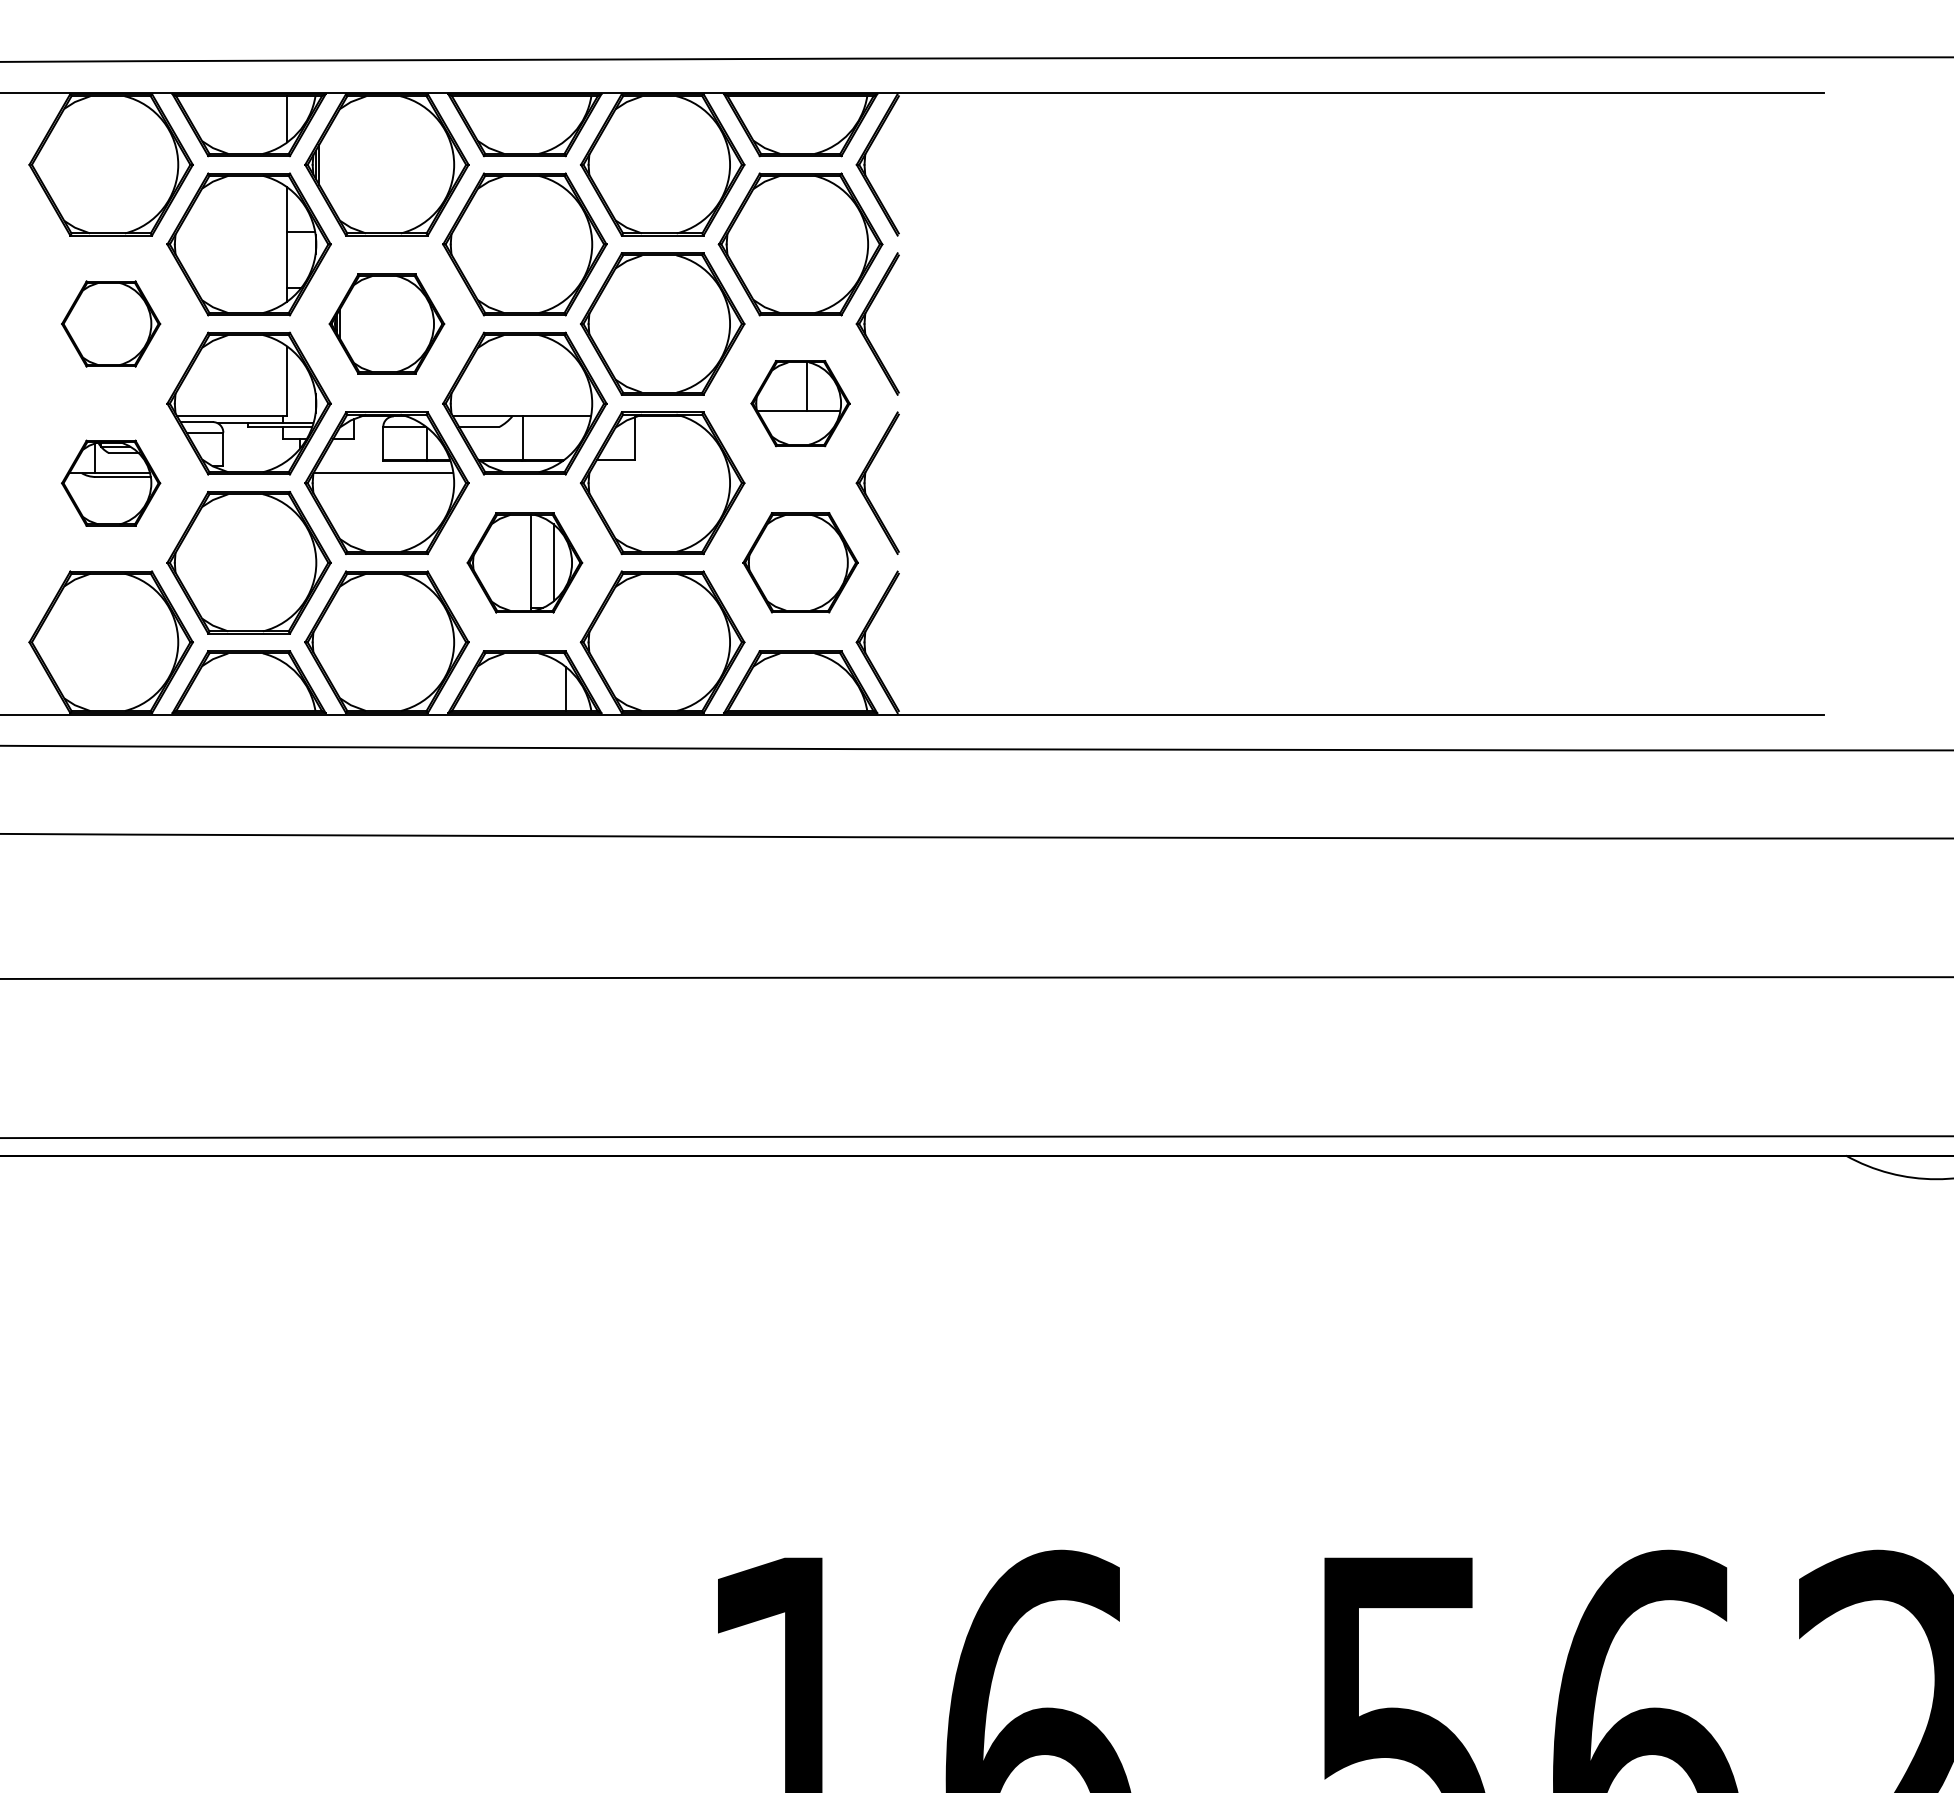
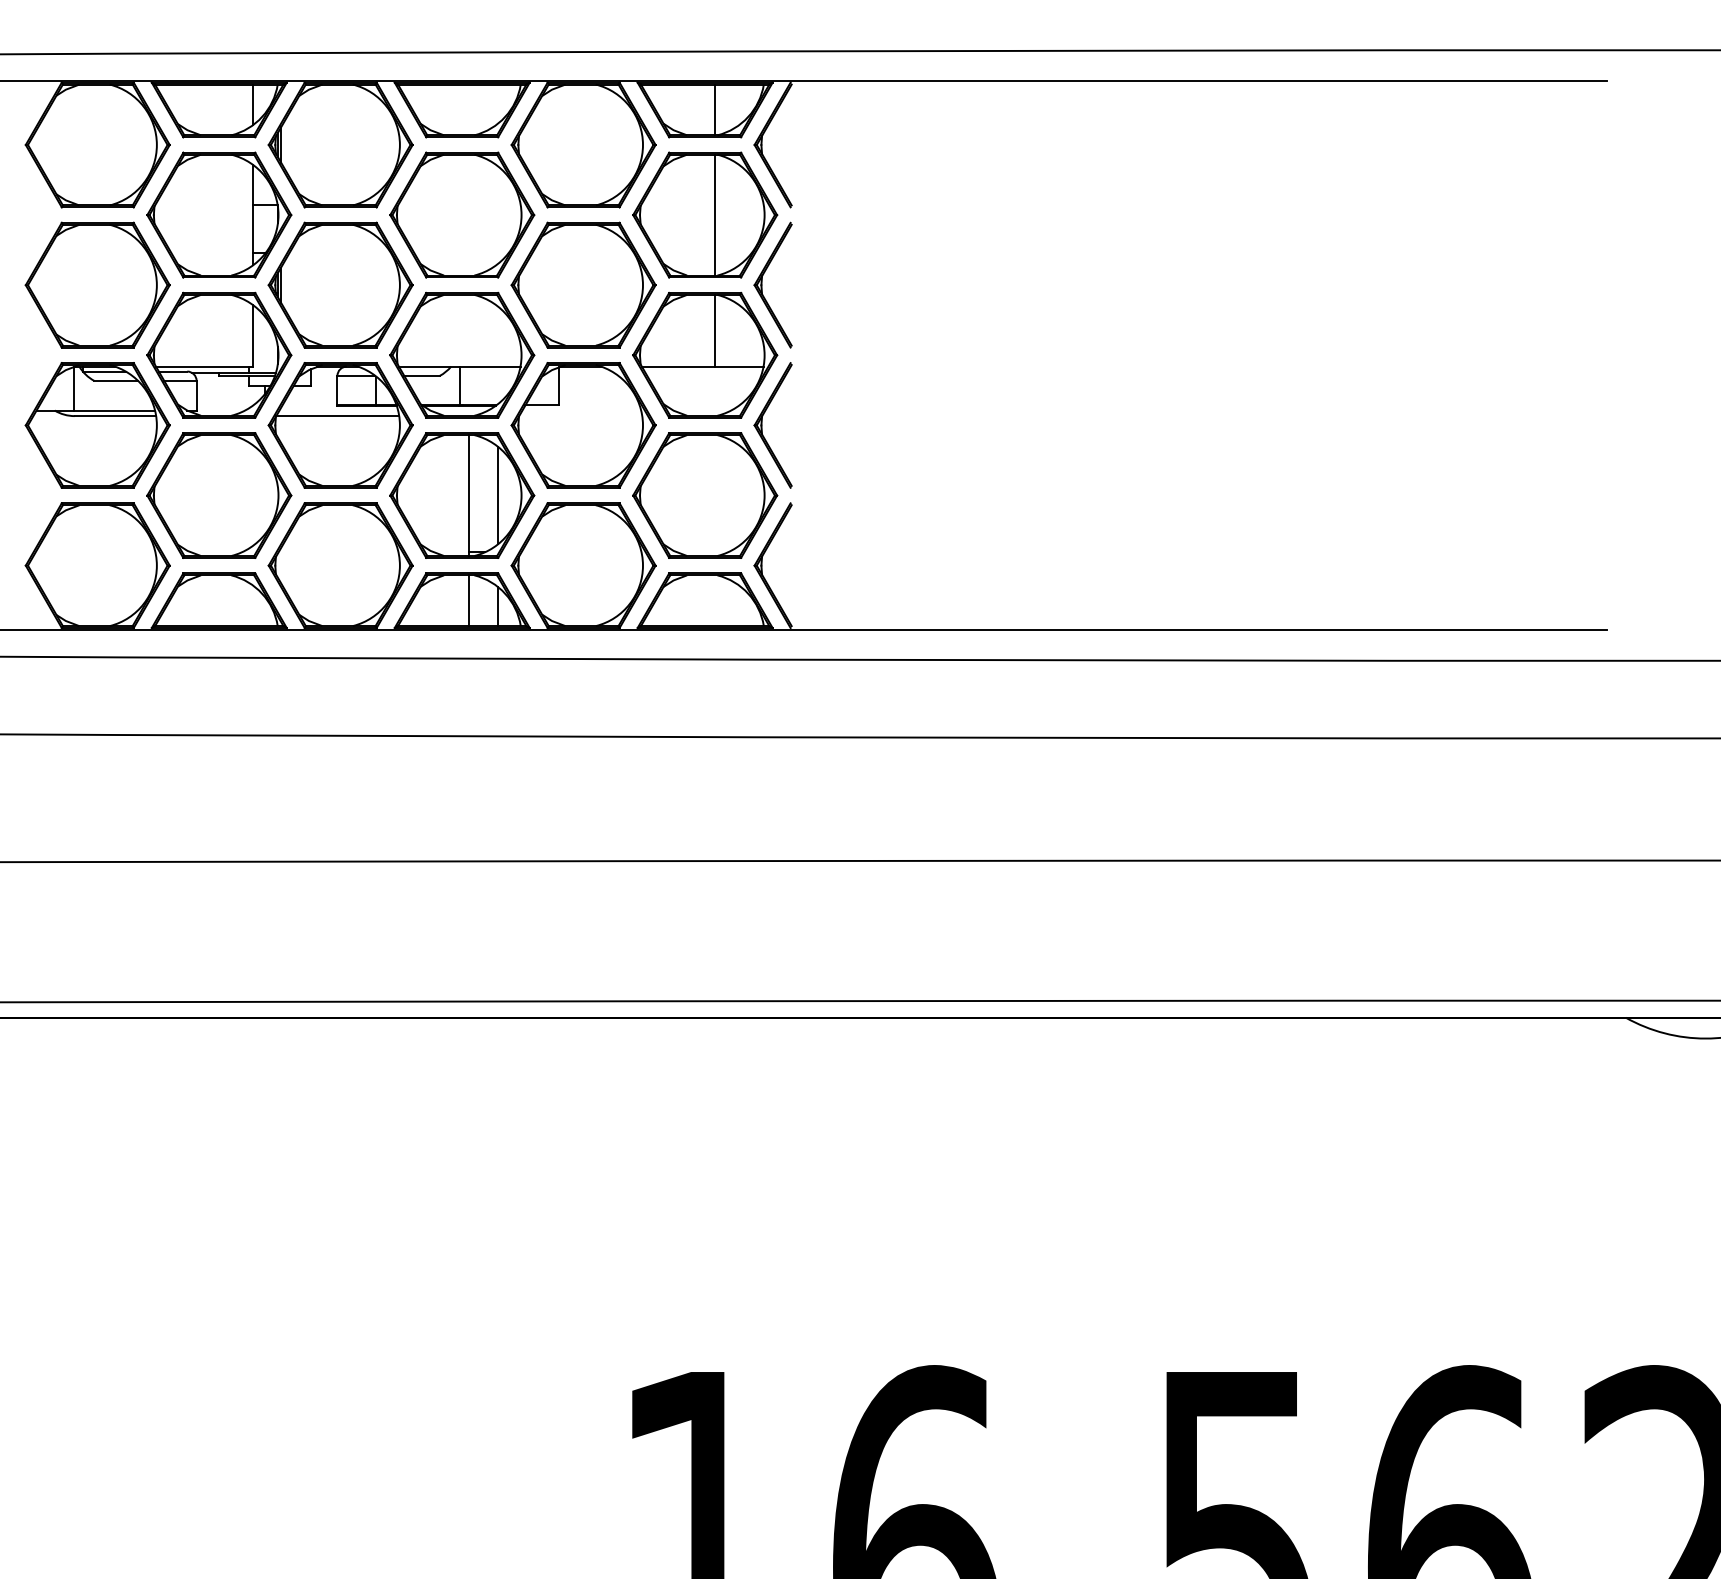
line: (811, 124) -> (714, 109), added
line: (811, 244) -> (714, 215), added
part: (110, 323) -> (97, 284), size x1.67
part: (386, 323) -> (340, 284), size x1.43
part: (800, 403) -> (705, 355), size x1.67
part: (110, 483) -> (97, 425), size x1.67
part: (524, 562) -> (461, 495), size x1.43
part: (800, 562) -> (705, 495), size x1.43
line: (532, 682) -> (468, 600), added

